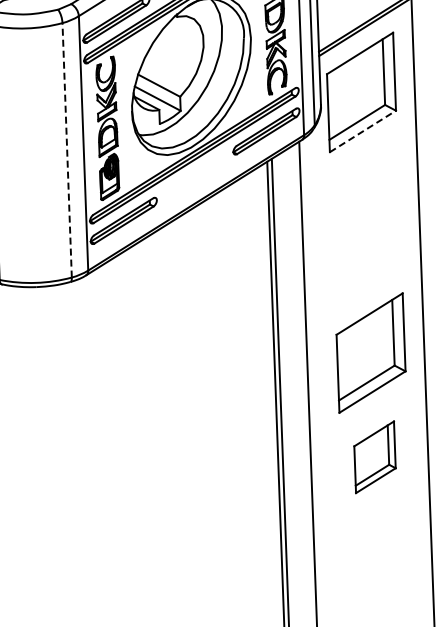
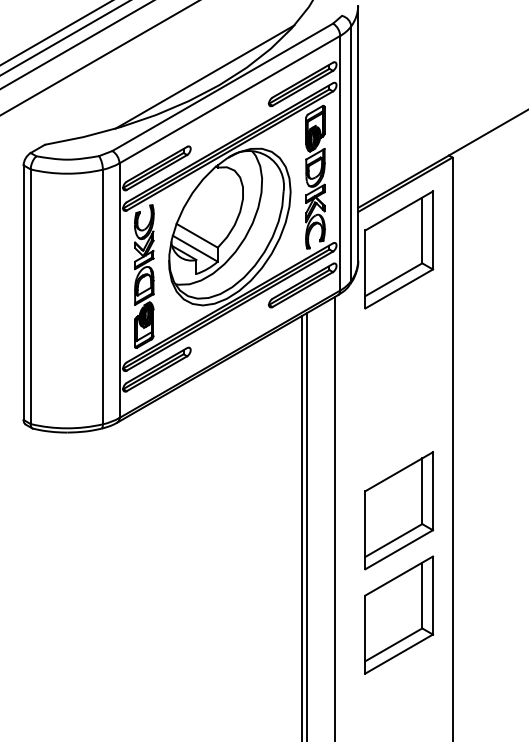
line: (363, 130) -> (399, 288), dashed -> solid
line: (66, 149) -> (102, 296), dashed -> solid
part: (375, 456) -> (399, 614), size x1.67

